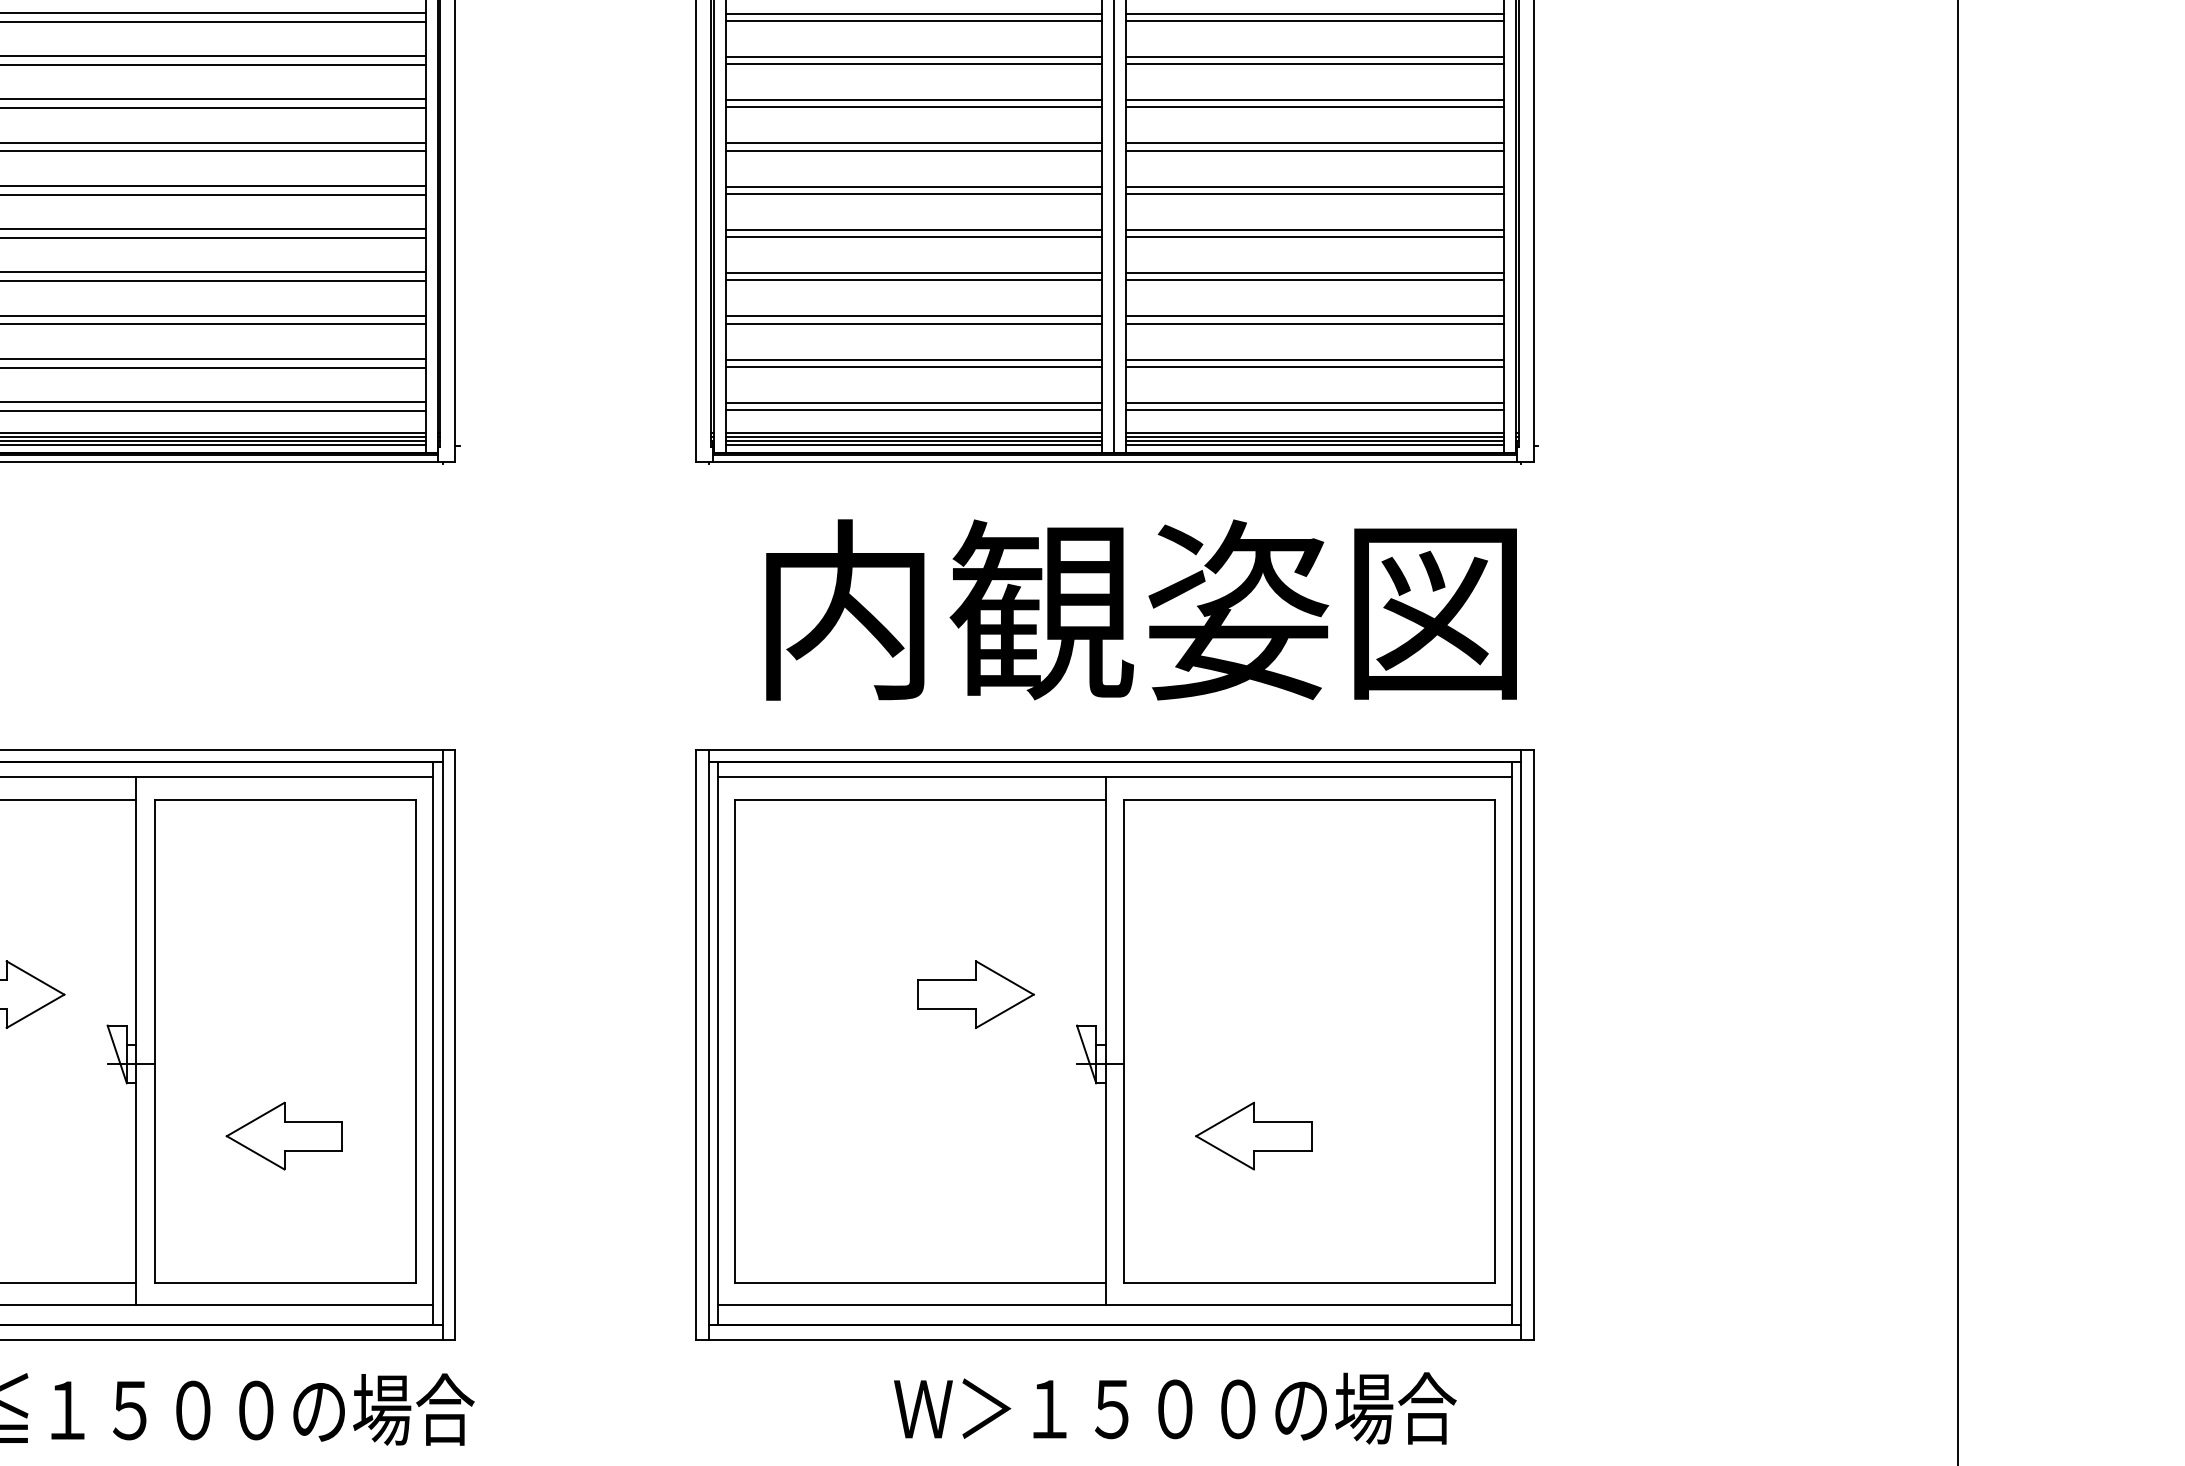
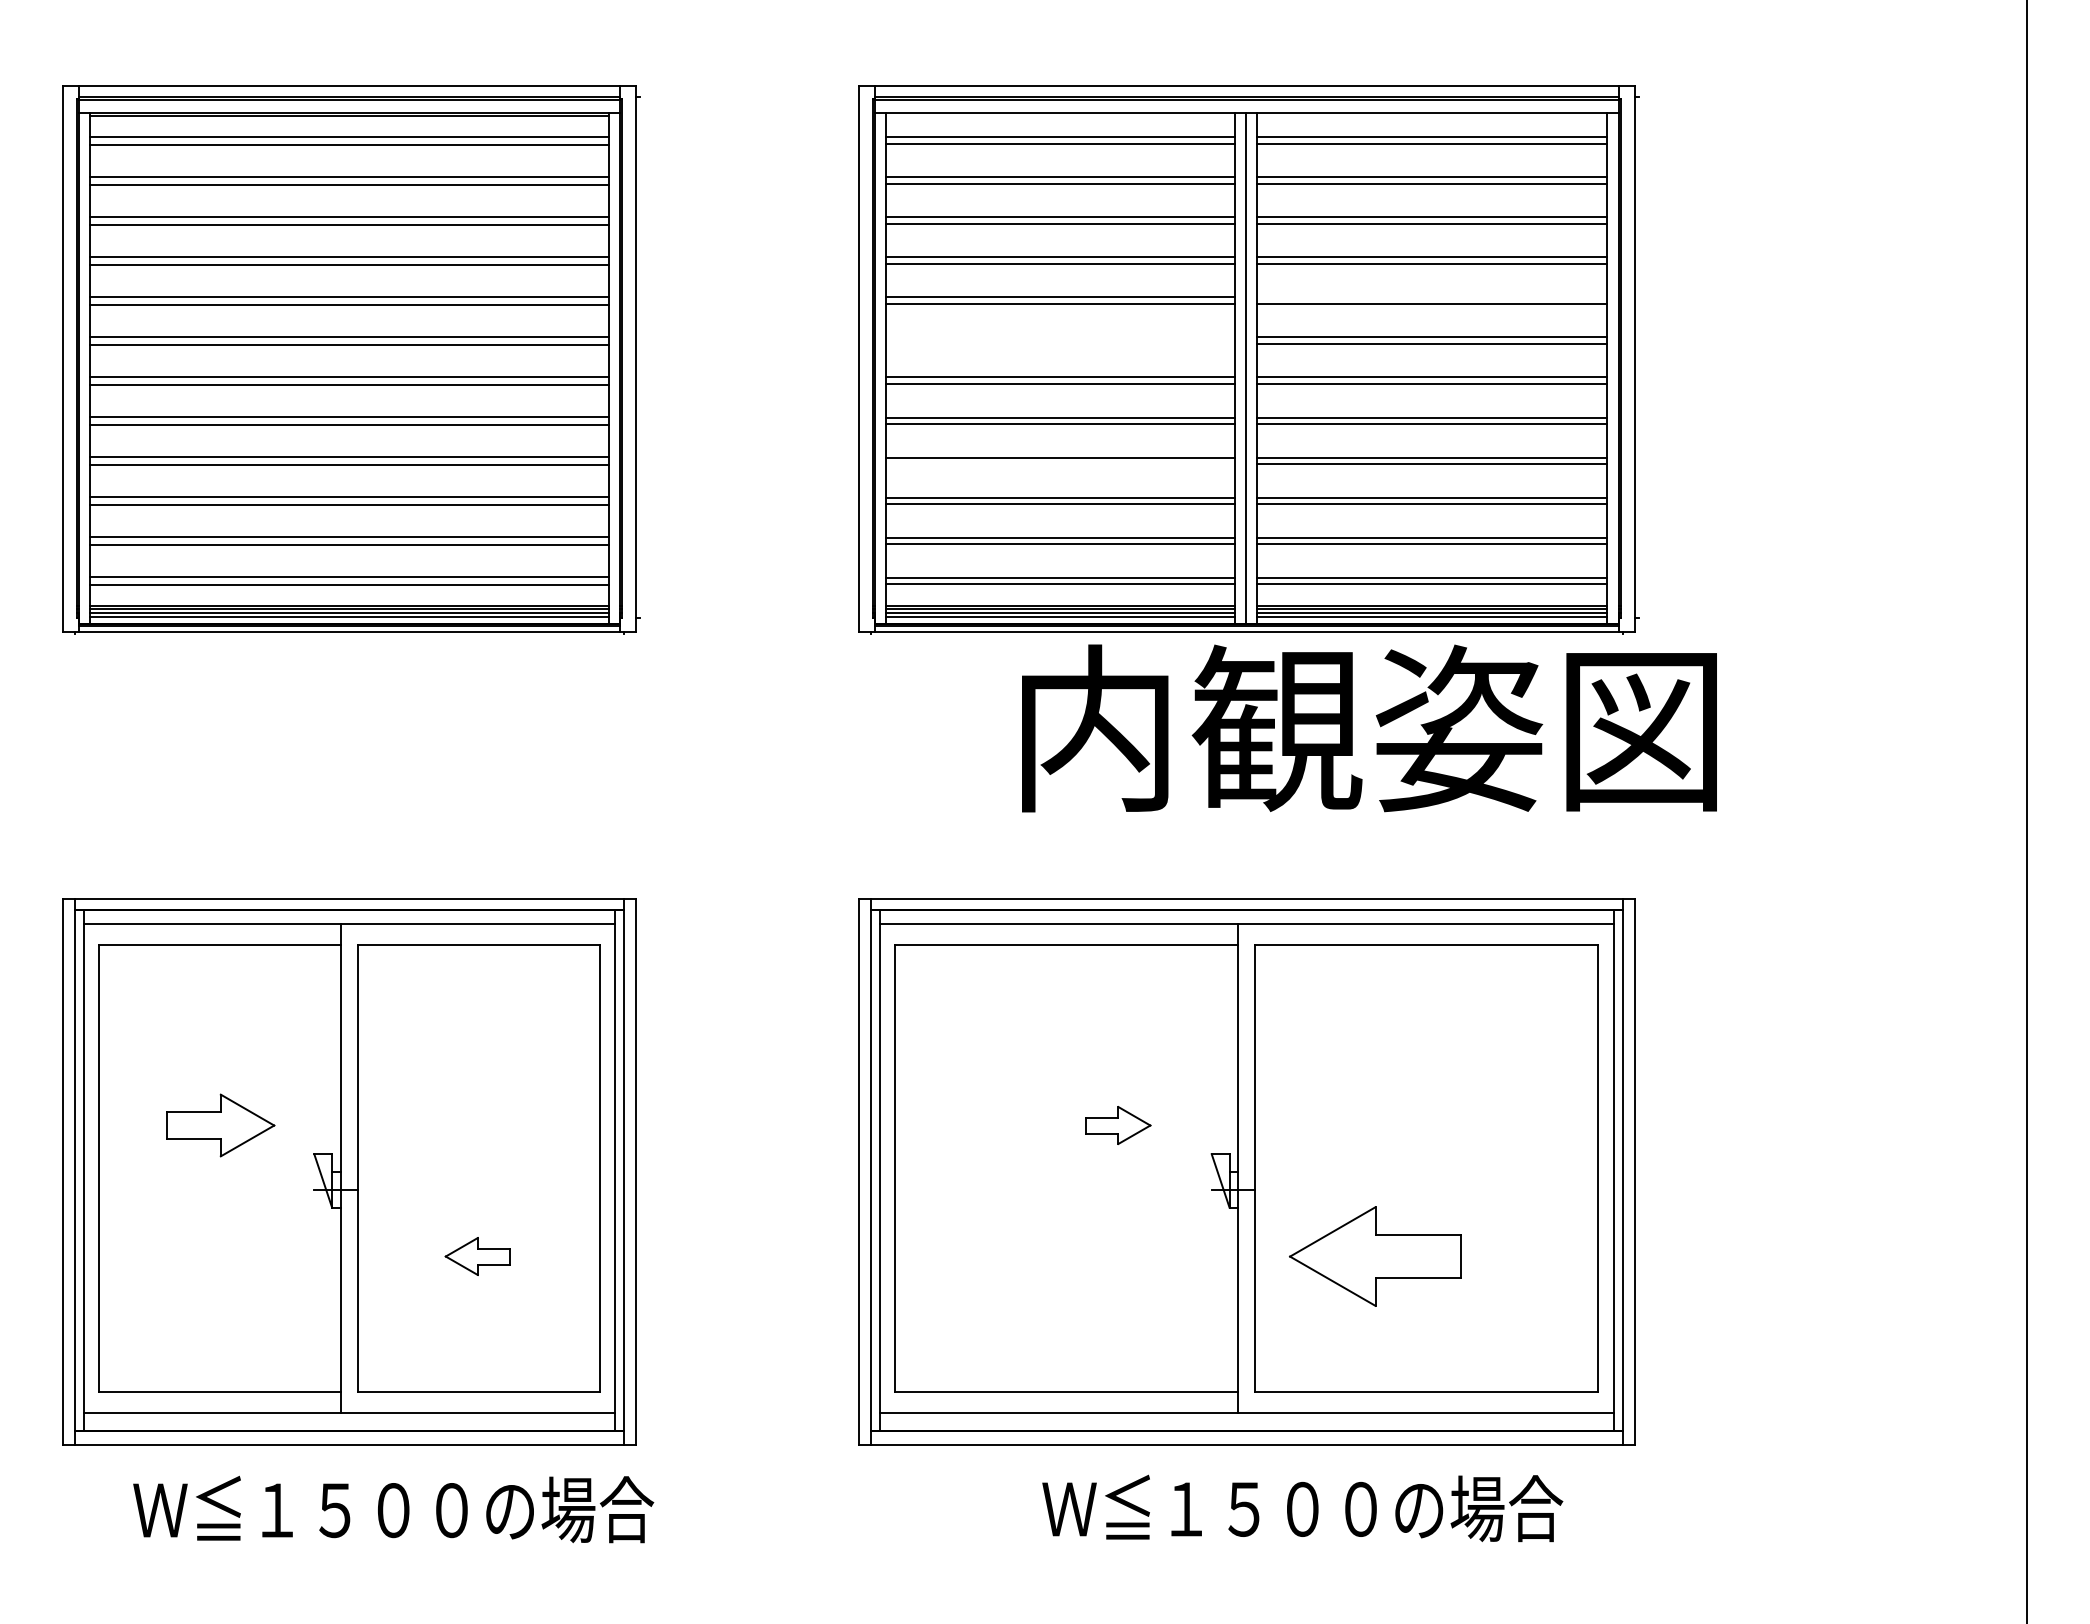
line: (1315, 100) -> (1432, 297), removed
line: (913, 143) -> (1060, 337), removed
line: (913, 150) -> (1060, 344), removed
line: (913, 280) -> (1060, 464), removed
text: (1141, 610) -> (1369, 728), moved
part: (976, 994) -> (1118, 1125), size x0.6
part: (283, 1136) -> (477, 1256), size x0.6
part: (1253, 1136) -> (1375, 1256), size x1.6
text: (986, 1406) -> (1127, 1506), Ｗ＞１５００の場合 -> Ｗ≦１５００の場合

